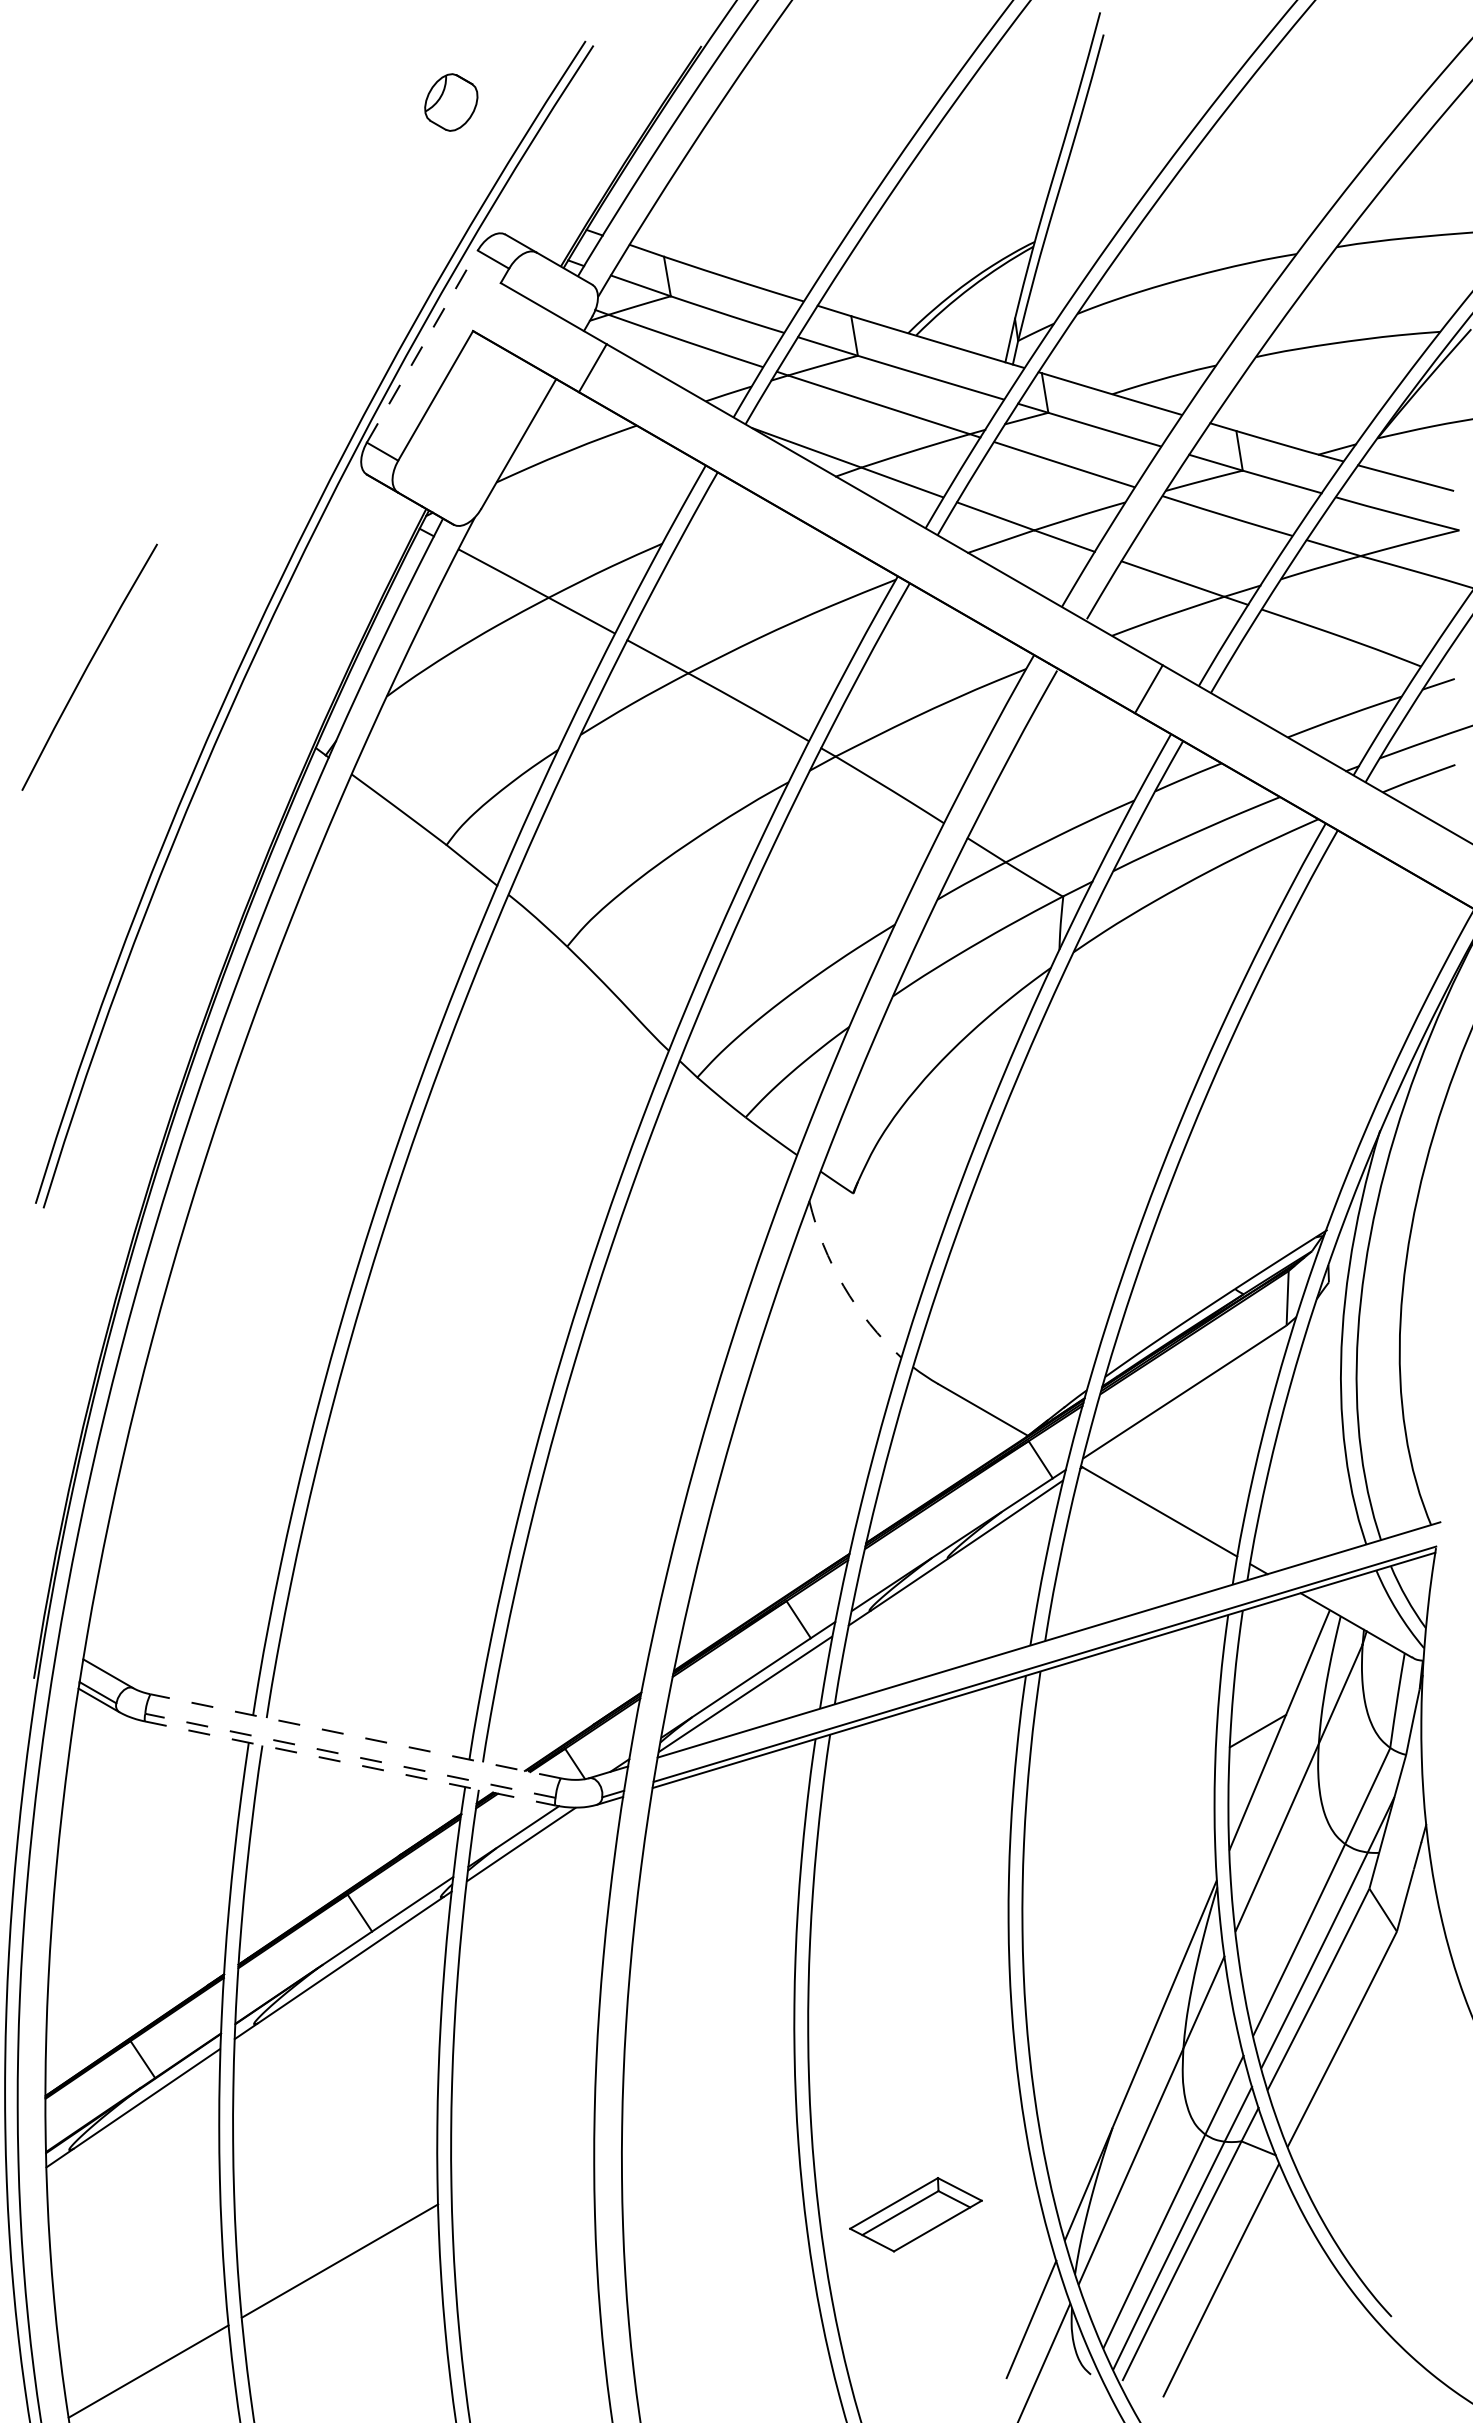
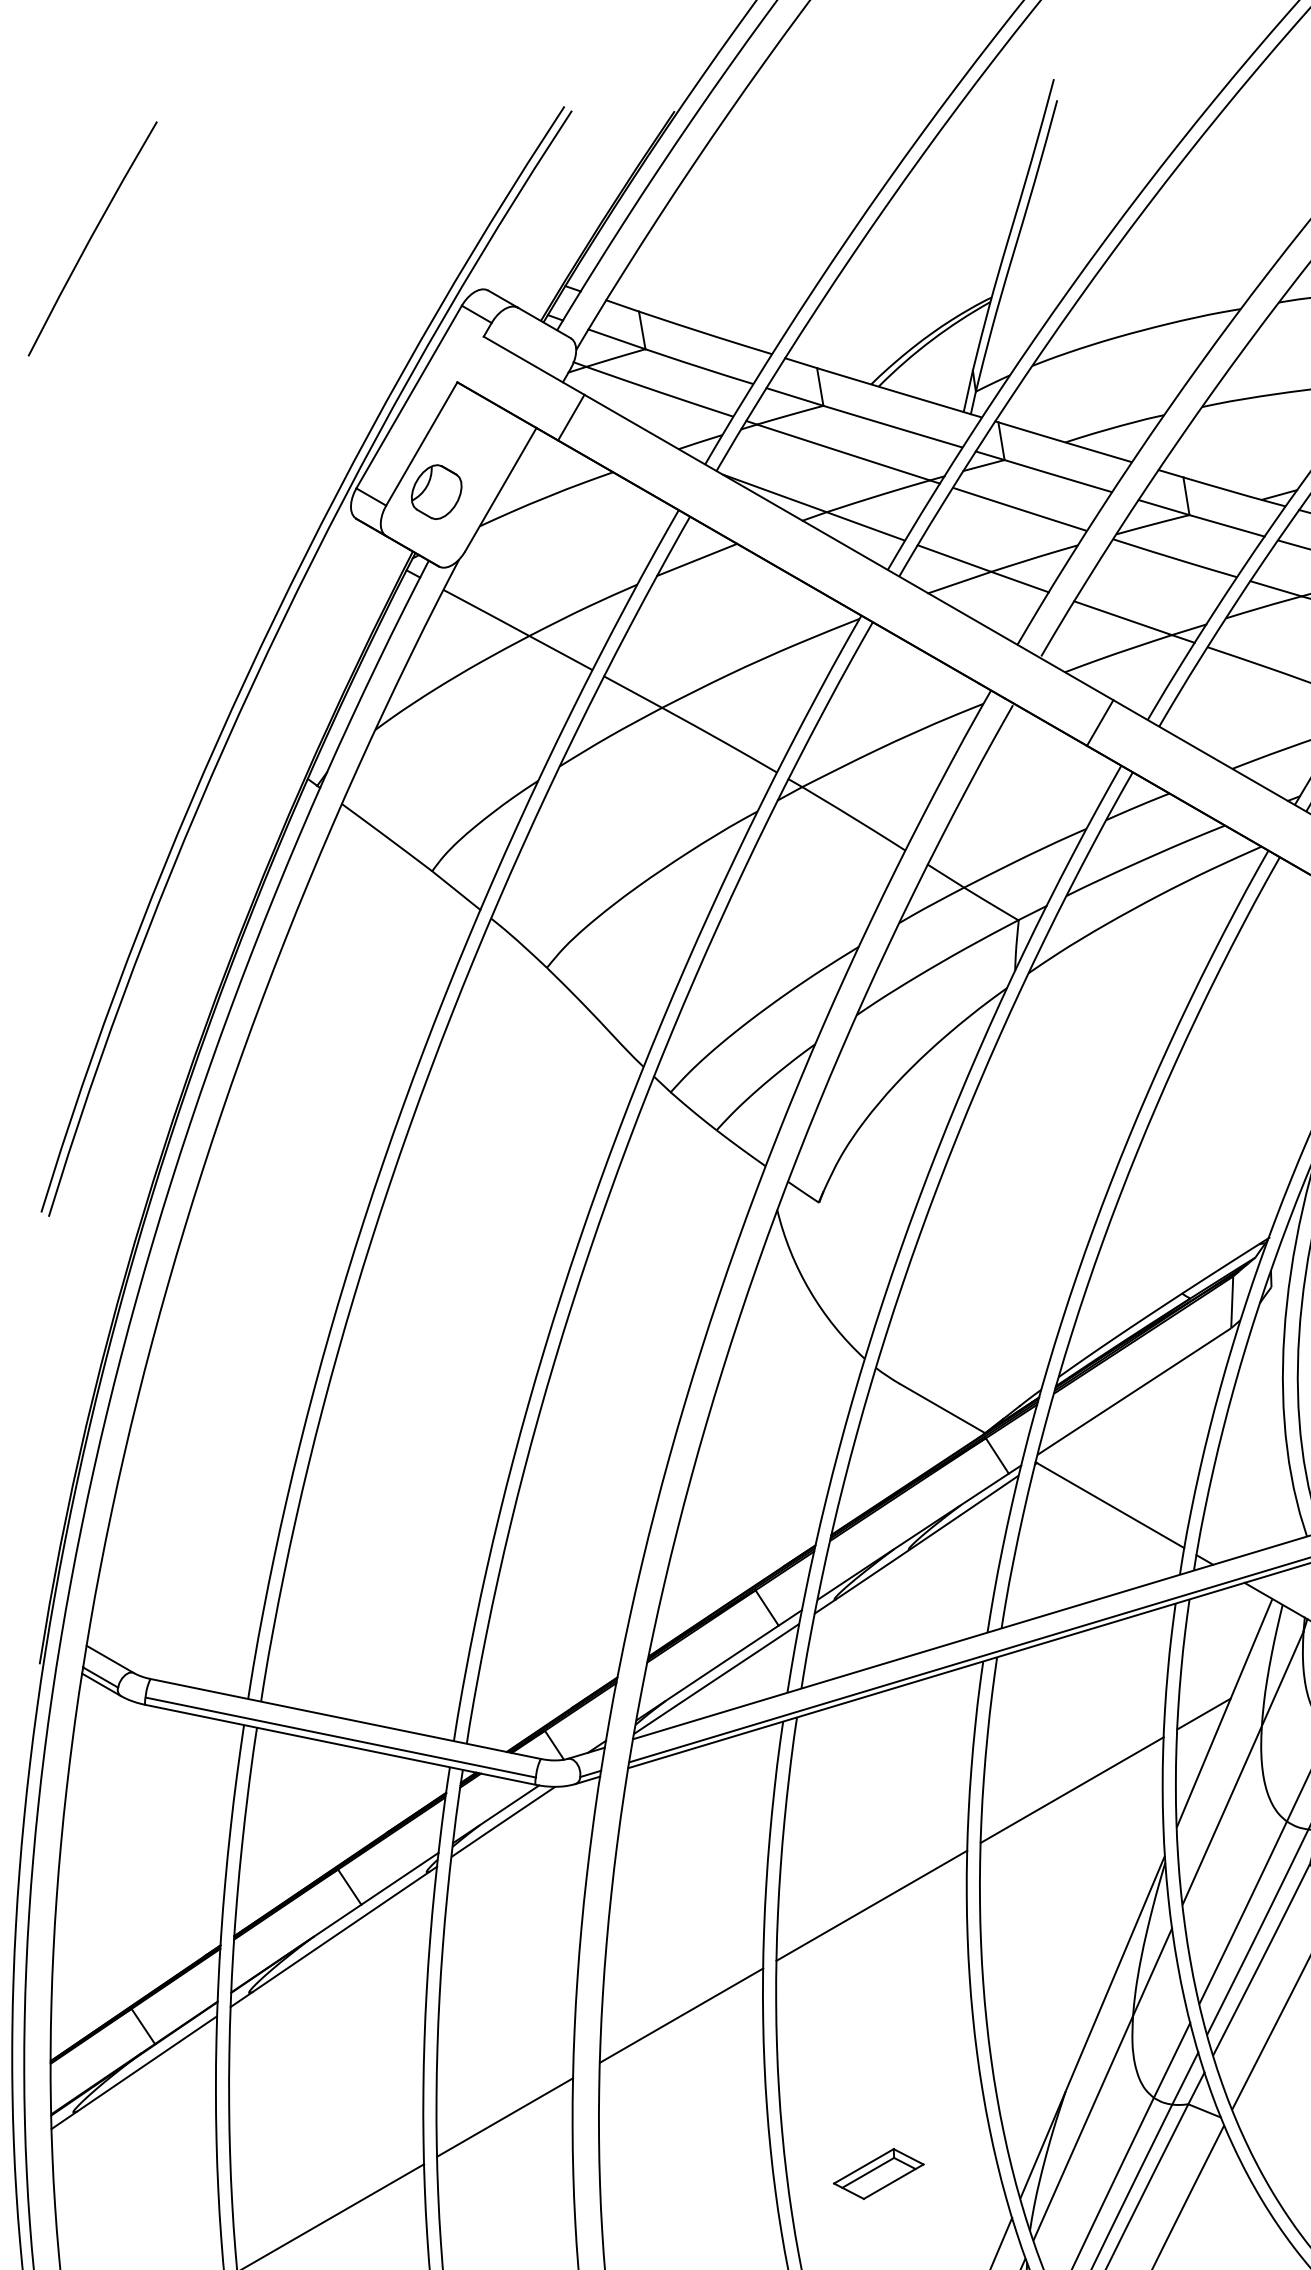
part: (451, 102) -> (436, 492), moved
line: (422, 346) -> (409, 397), dashed -> solid
line: (725, 517) -> (697, 559), added
line: (89, 665) -> (92, 237), moved
arc: (843, 1286) -> (809, 1291), dashed -> solid
line: (355, 1736) -> (345, 1719), dashed -> solid
line: (350, 1755) -> (340, 1737), dashed -> solid
line: (350, 1763) -> (340, 1744), dashed -> solid
line: (1119, 1810) -> (1072, 1789), added
line: (908, 1932) -> (871, 1905), added
line: (708, 2047) -> (681, 2014), added
line: (522, 2155) -> (504, 2117), added
part: (916, 2214) -> (879, 2173), size x0.71

